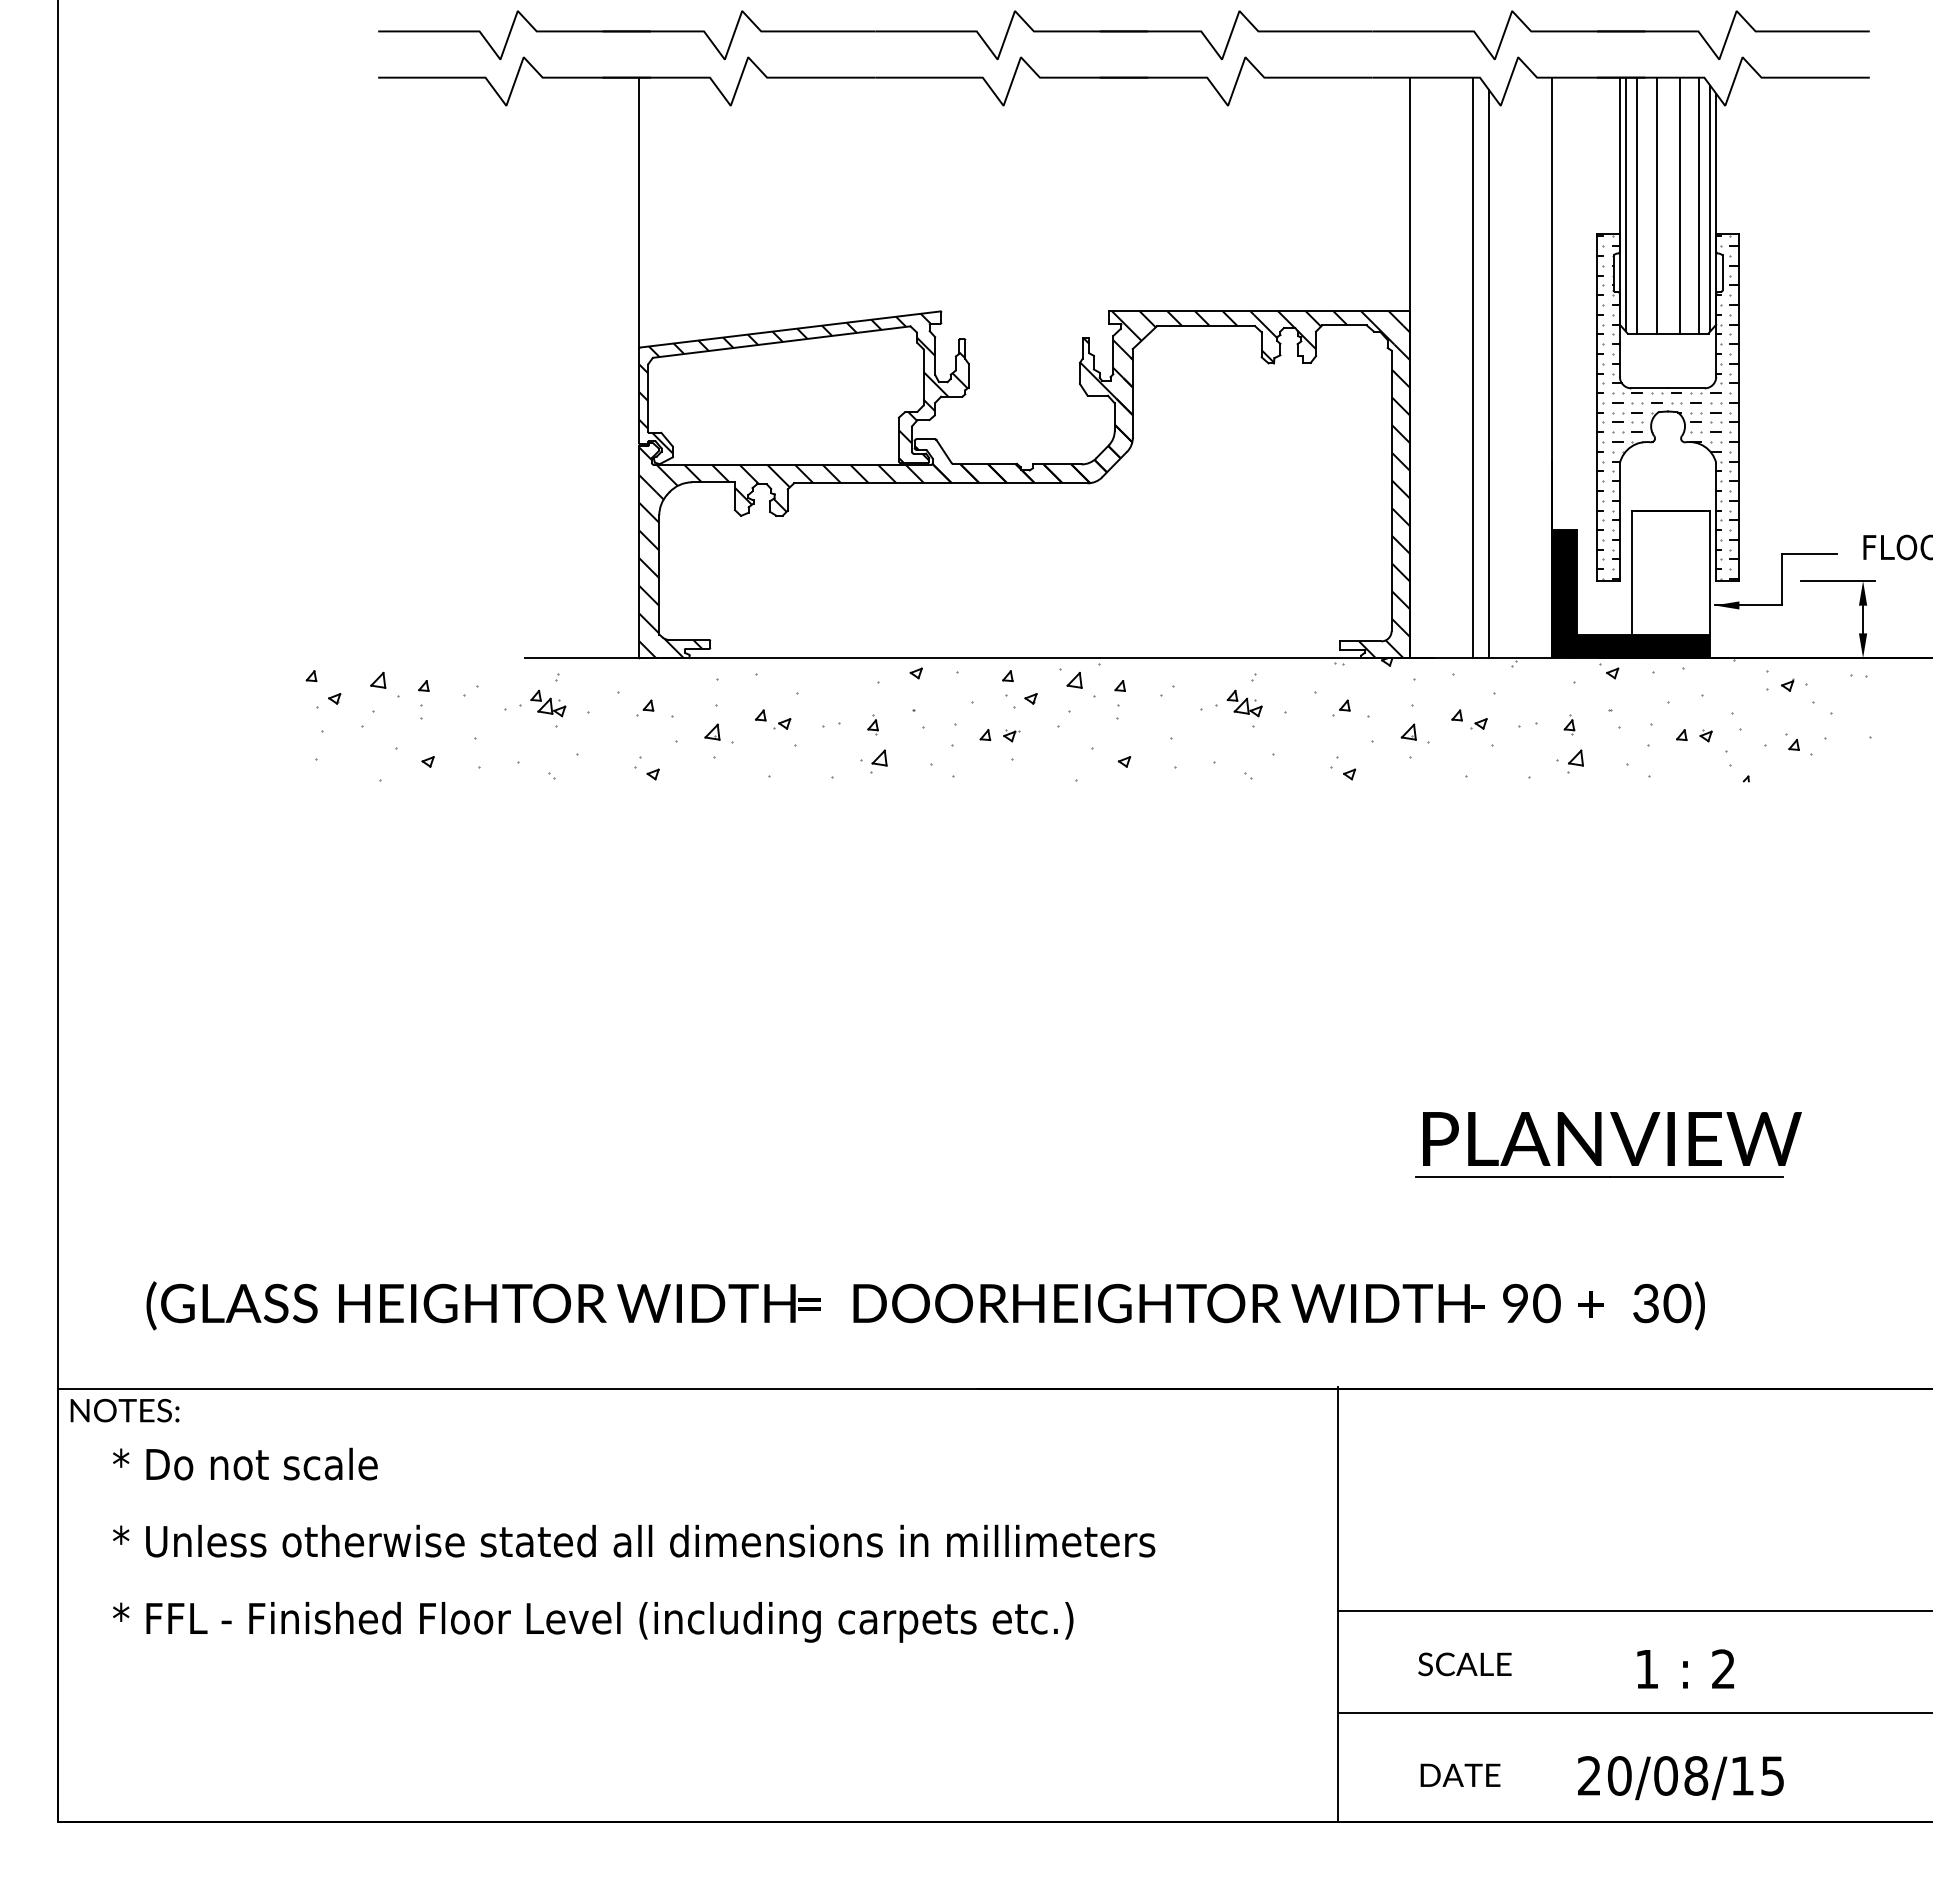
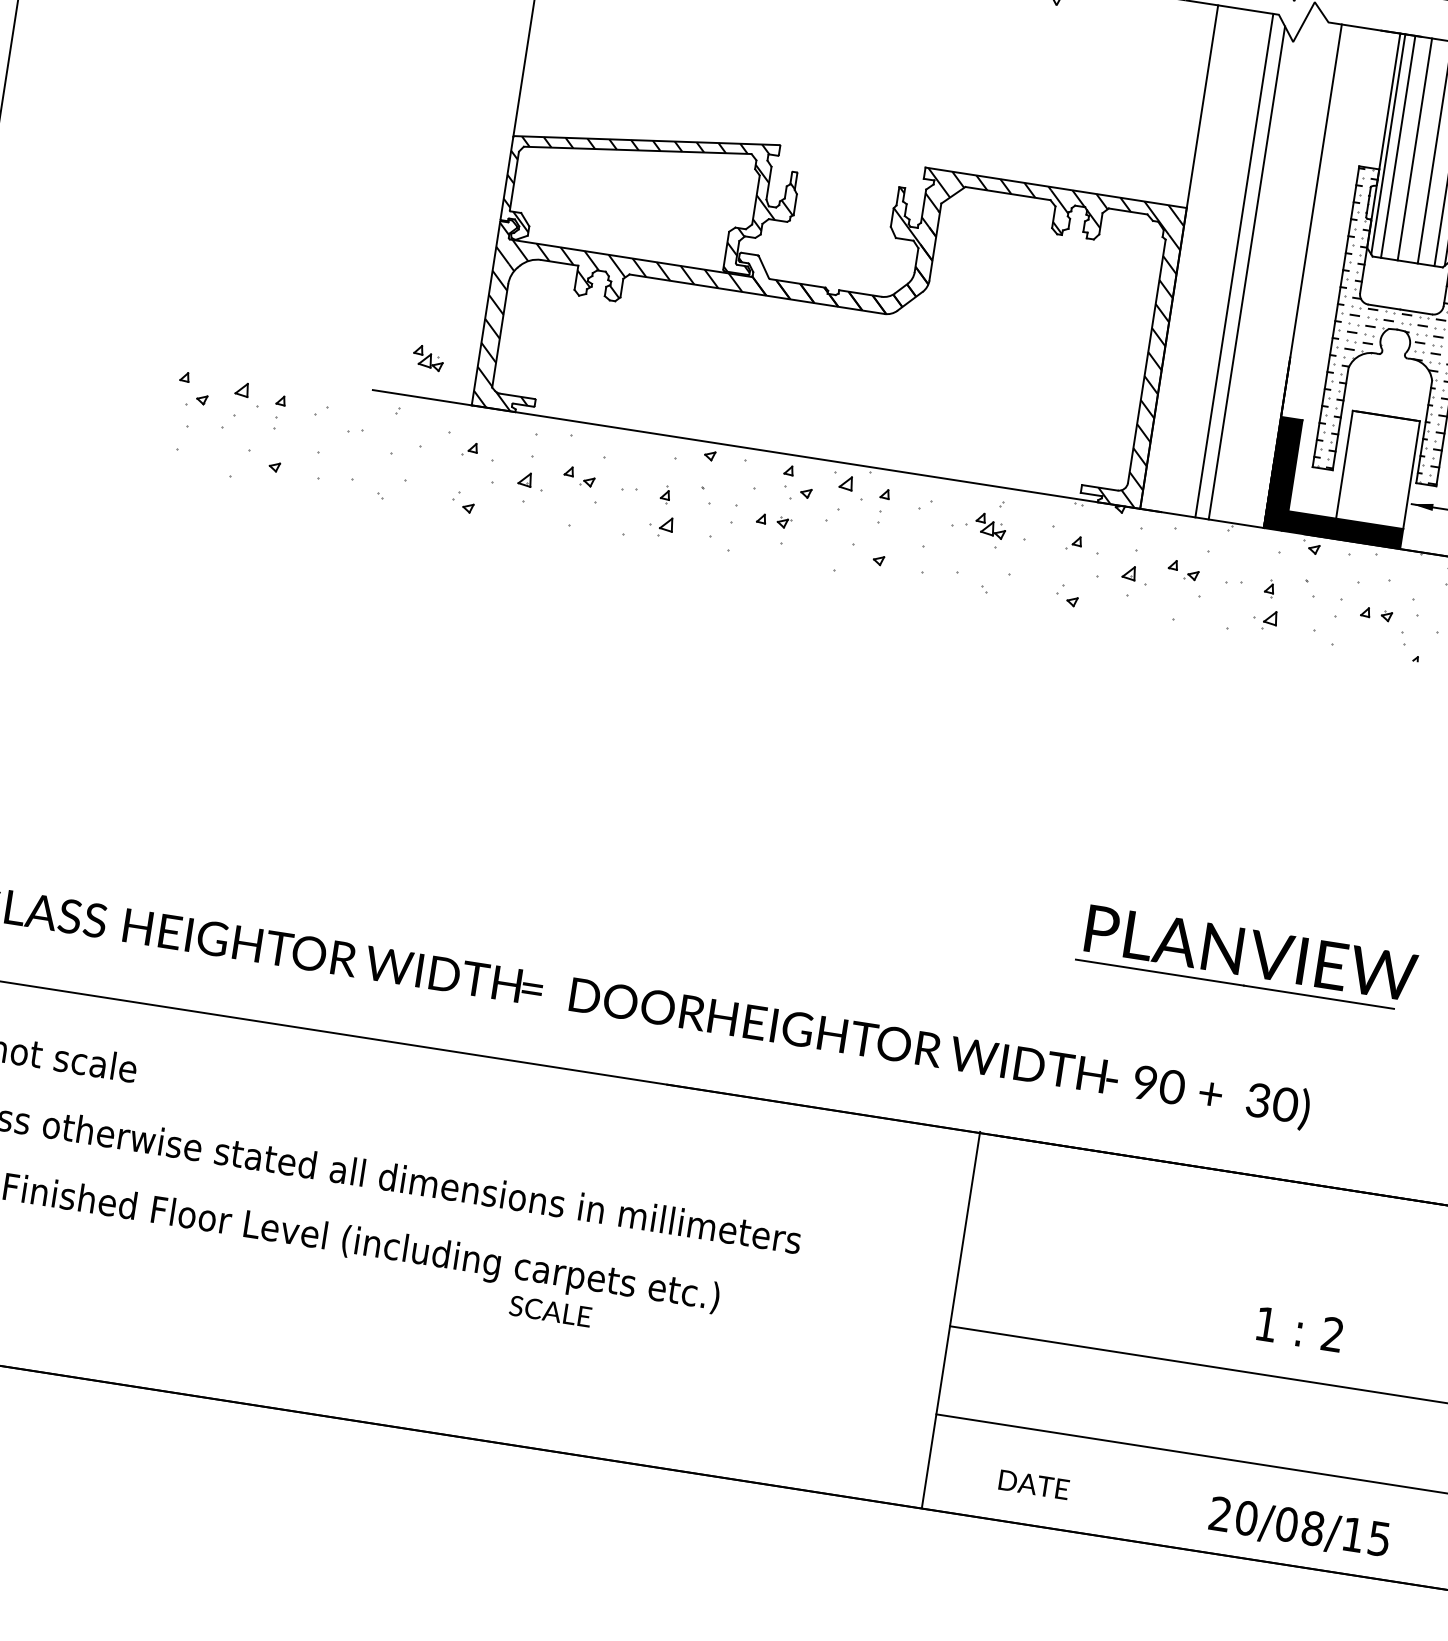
part: (548, 703) -> (428, 358), moved
text: (1464, 1664) -> (550, 1311), moved
text: (1685, 1668) -> (1299, 1328), moved
text: (1680, 1778) -> (1299, 1528), moved

